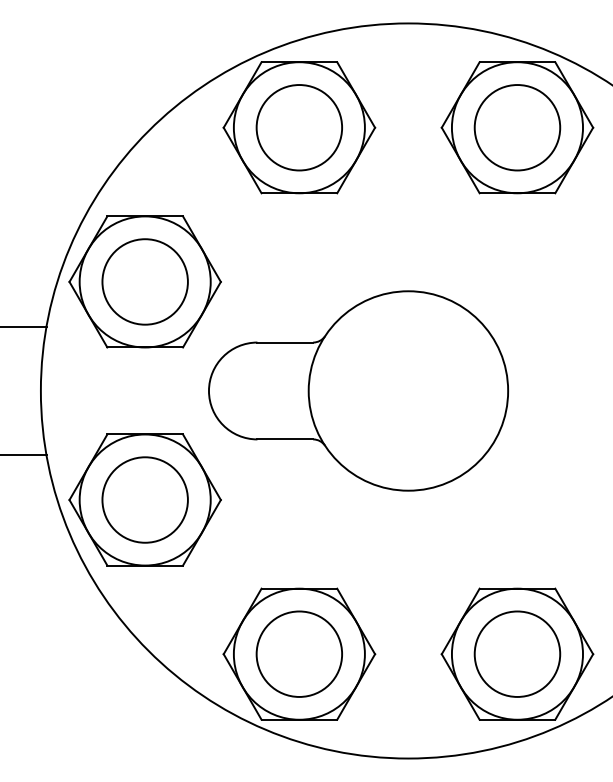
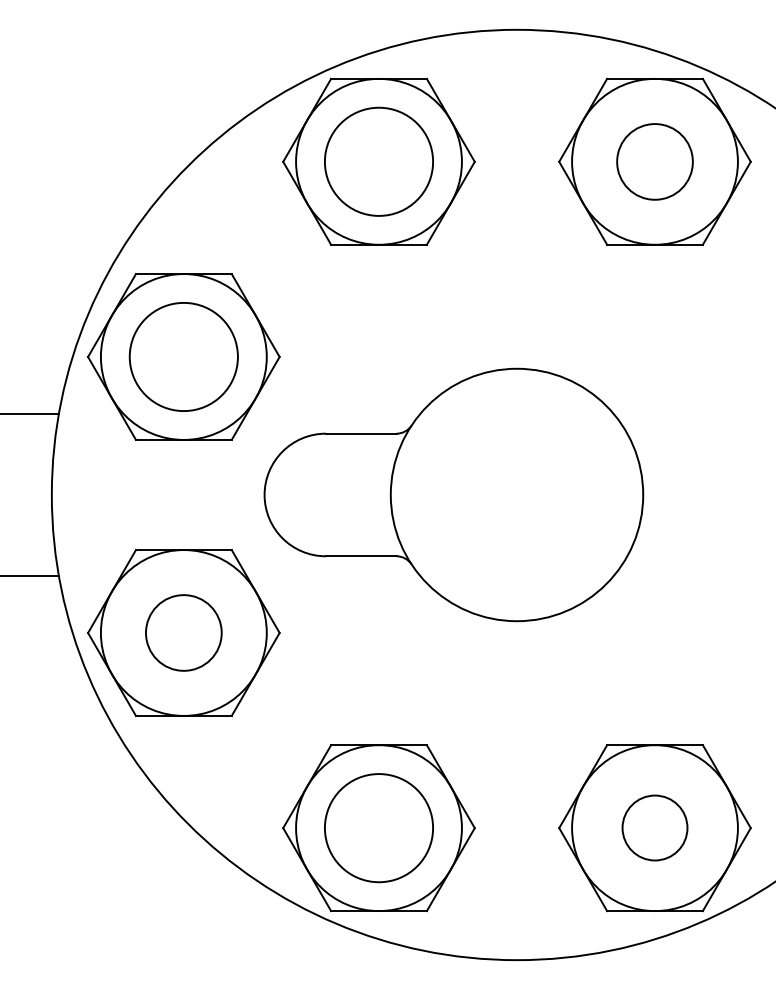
circle: (517, 127) -> (655, 161), size x0.7
circle: (144, 499) -> (182, 632), size x0.7
circle: (517, 653) -> (655, 827), size x0.6

